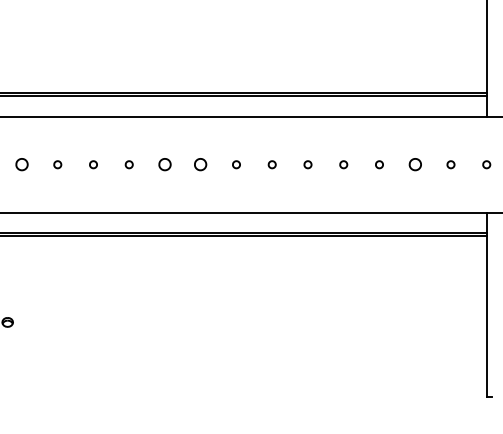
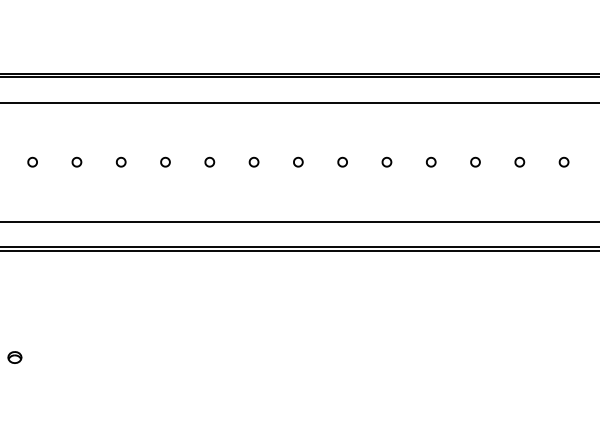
part: (21, 164) -> (32, 161), size x0.62
part: (164, 164) -> (209, 161), size x0.62
part: (200, 164) -> (253, 161), size x0.62
part: (414, 164) -> (518, 161), size x0.62

